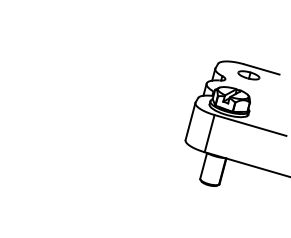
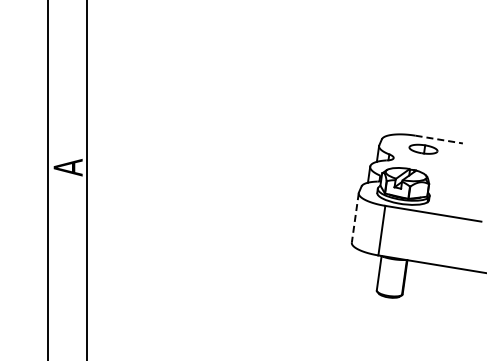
line: (262, 69) -> (439, 139), solid -> dashed
line: (190, 121) -> (355, 218), solid -> dashed

